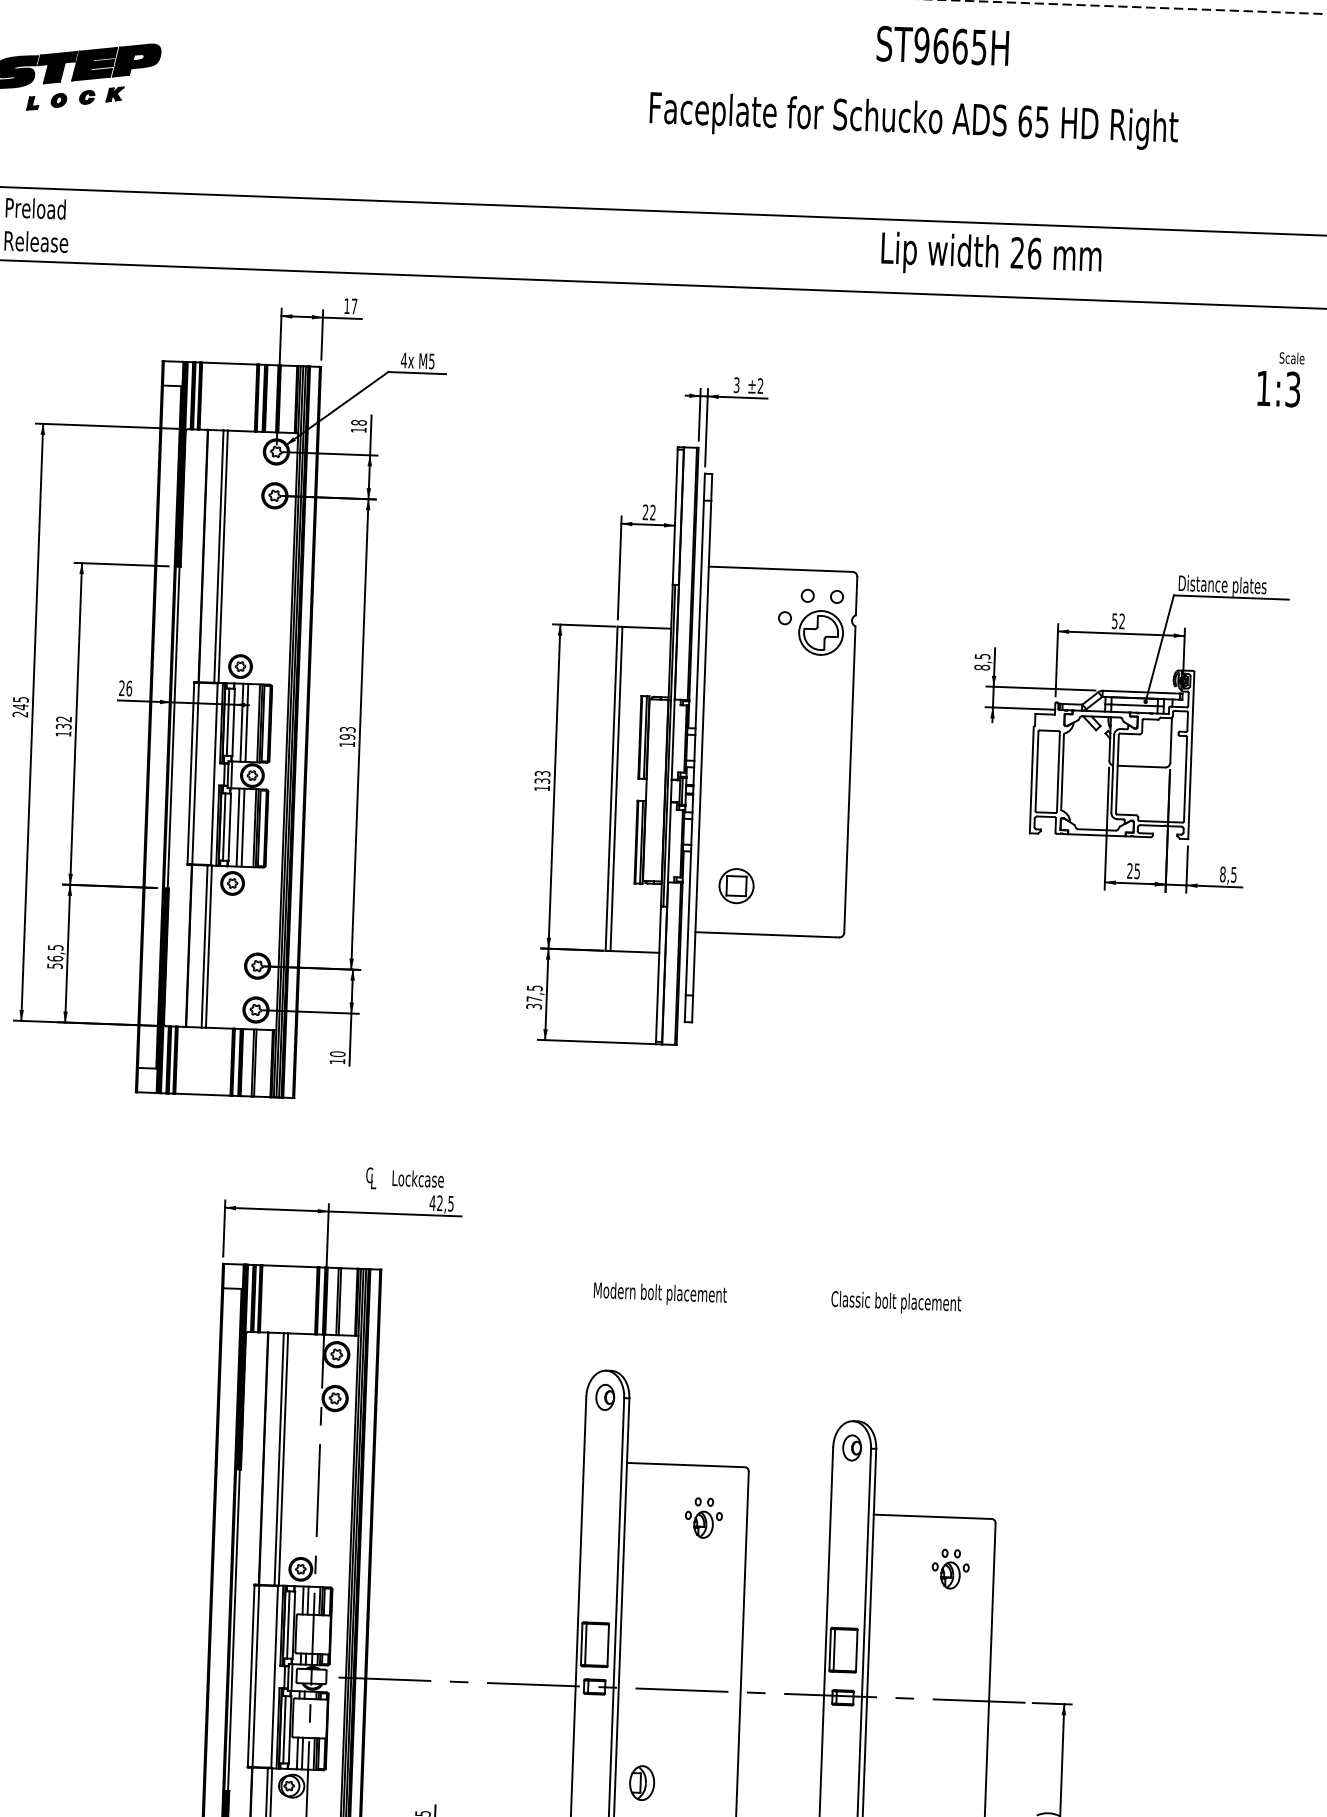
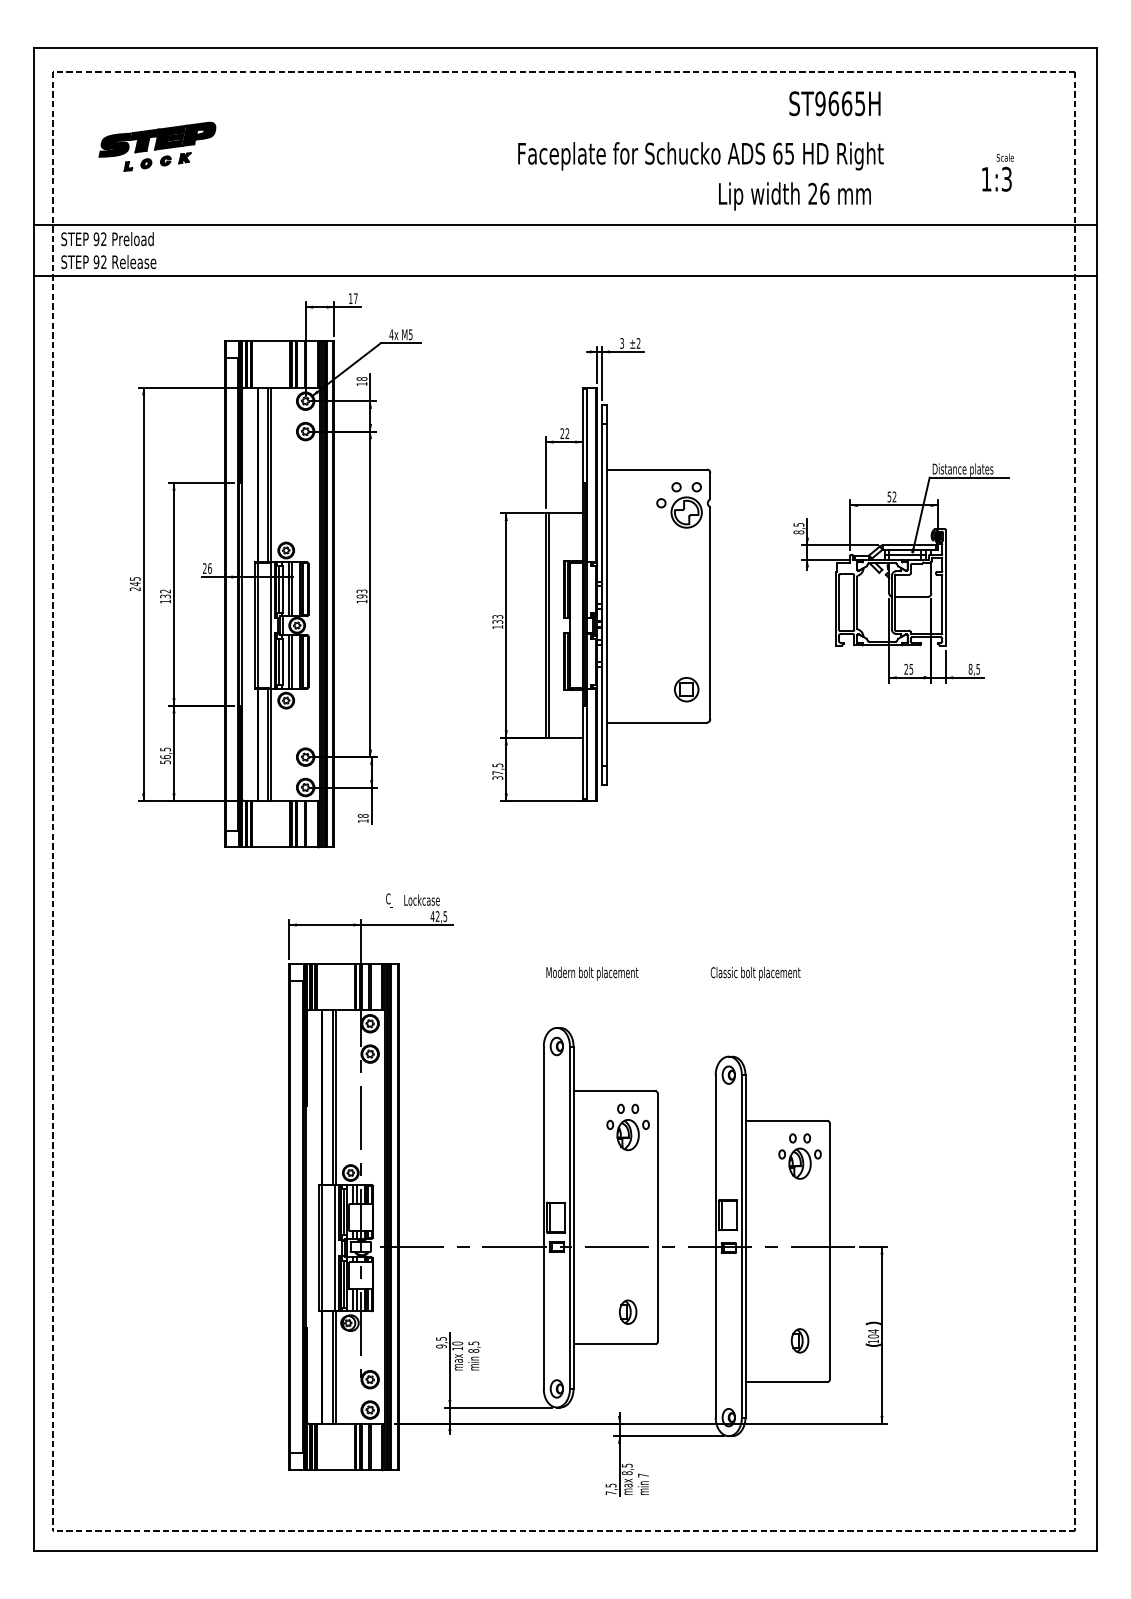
text: (942, 45) -> (834, 103), moved
text: (913, 121) -> (700, 156), moved
text: (990, 255) -> (794, 196), moved
text: (1279, 379) -> (997, 172), moved
part: (736, 885) -> (686, 689), moved
text: (336, 1053) -> (362, 815), 10 -> 18
part: (702, 1518) -> (627, 1127), size x1.67
part: (949, 1569) -> (799, 1156), size x1.67
part: (642, 1782) -> (628, 1311), moved

